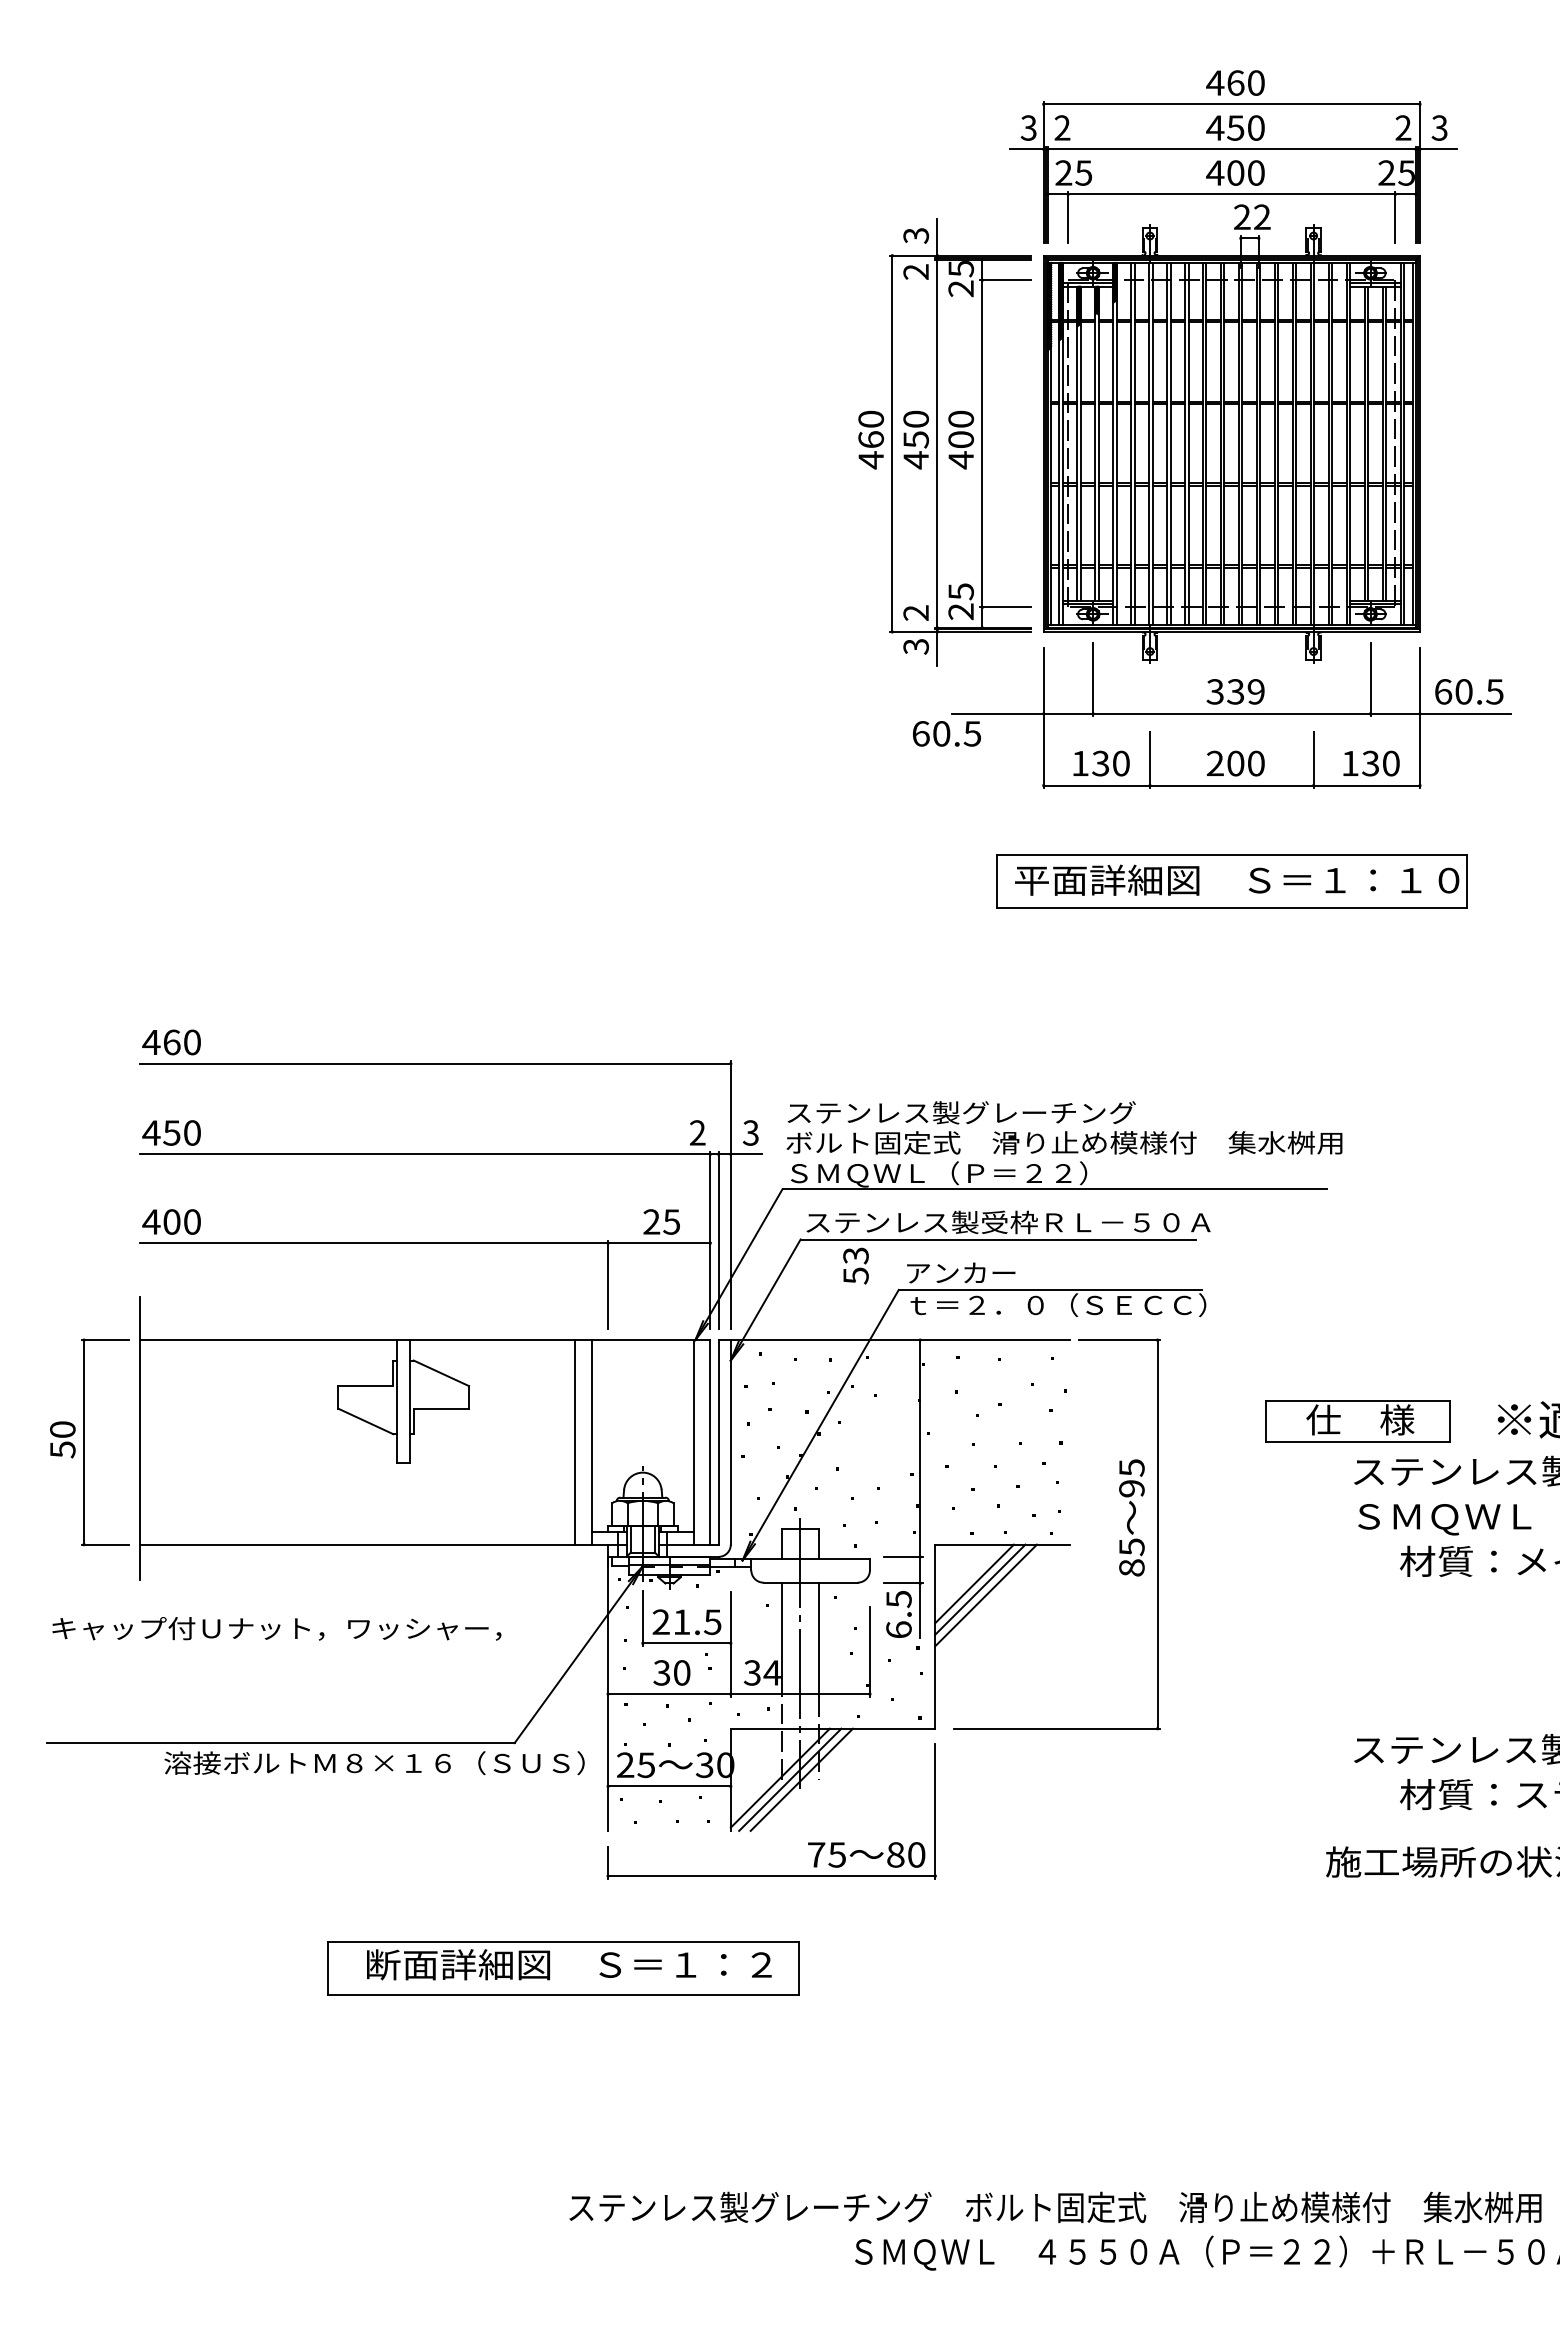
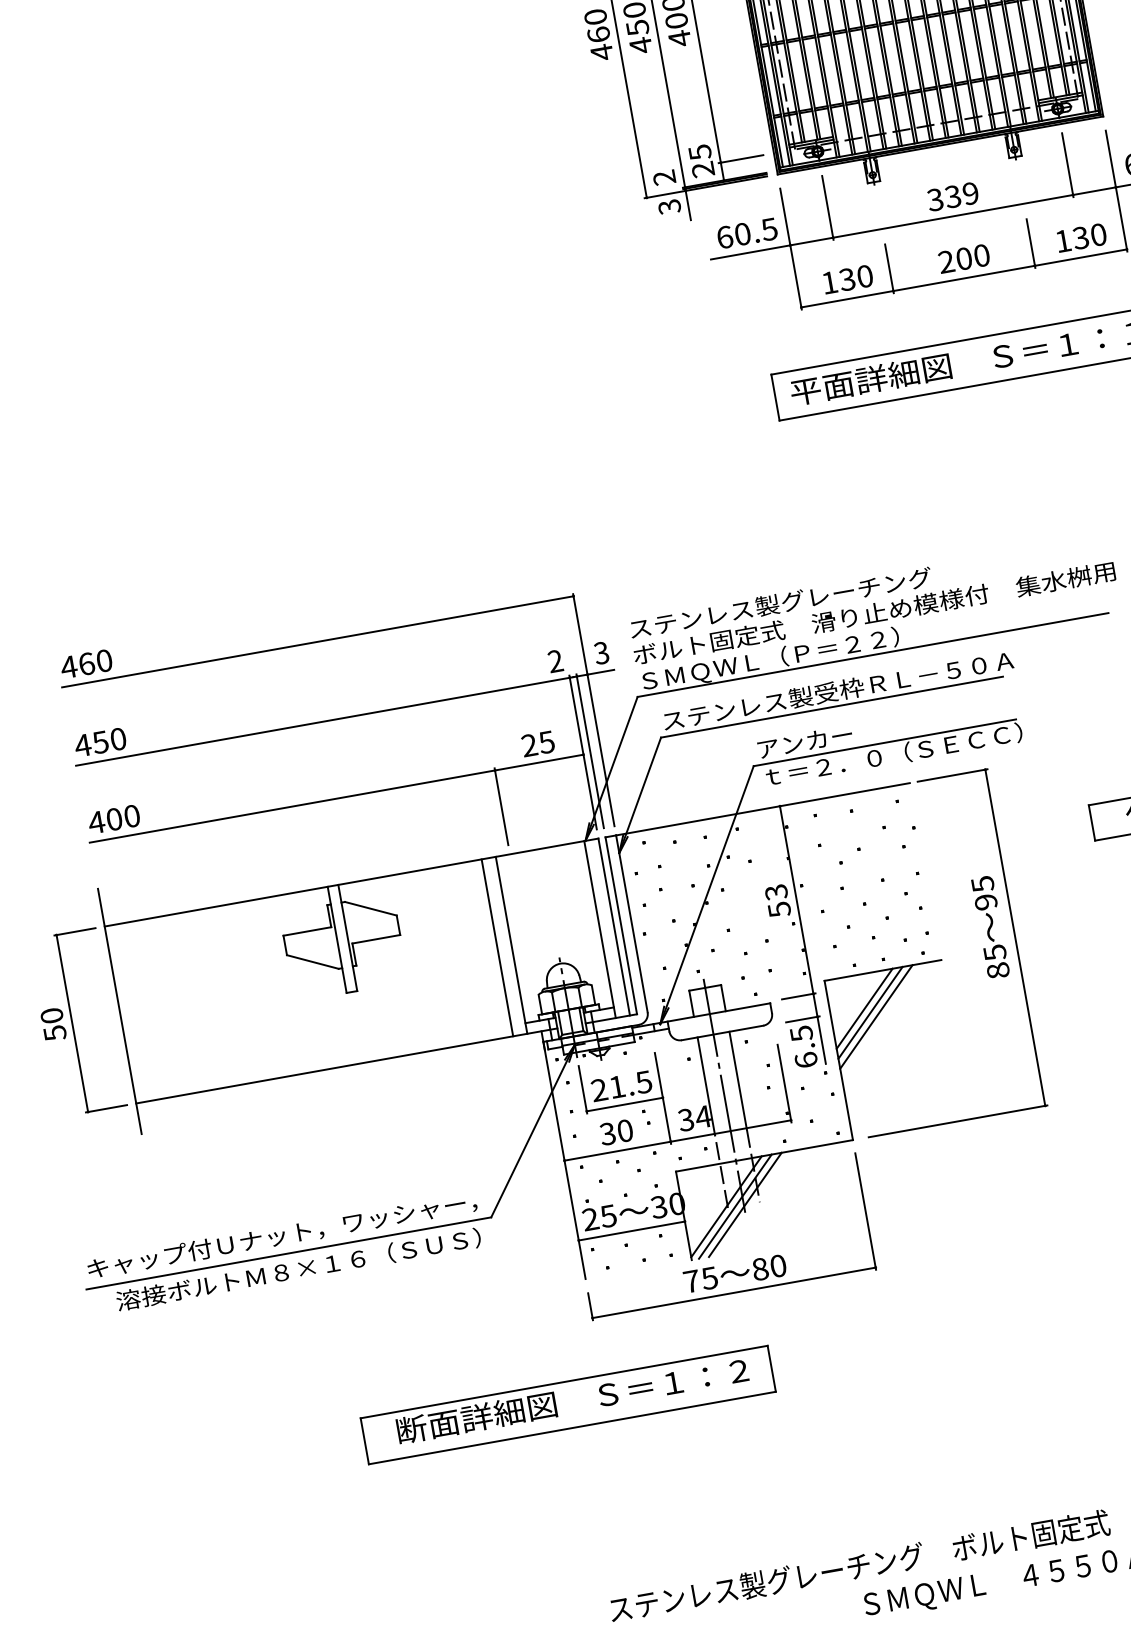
text: (947, 733) -> (747, 232), moved
text: (855, 1265) -> (777, 900), moved
text: (276, 1628) -> (281, 1235), moved
text: (374, 1763) -> (298, 1269), moved
text: (866, 1854) -> (734, 1273), moved

